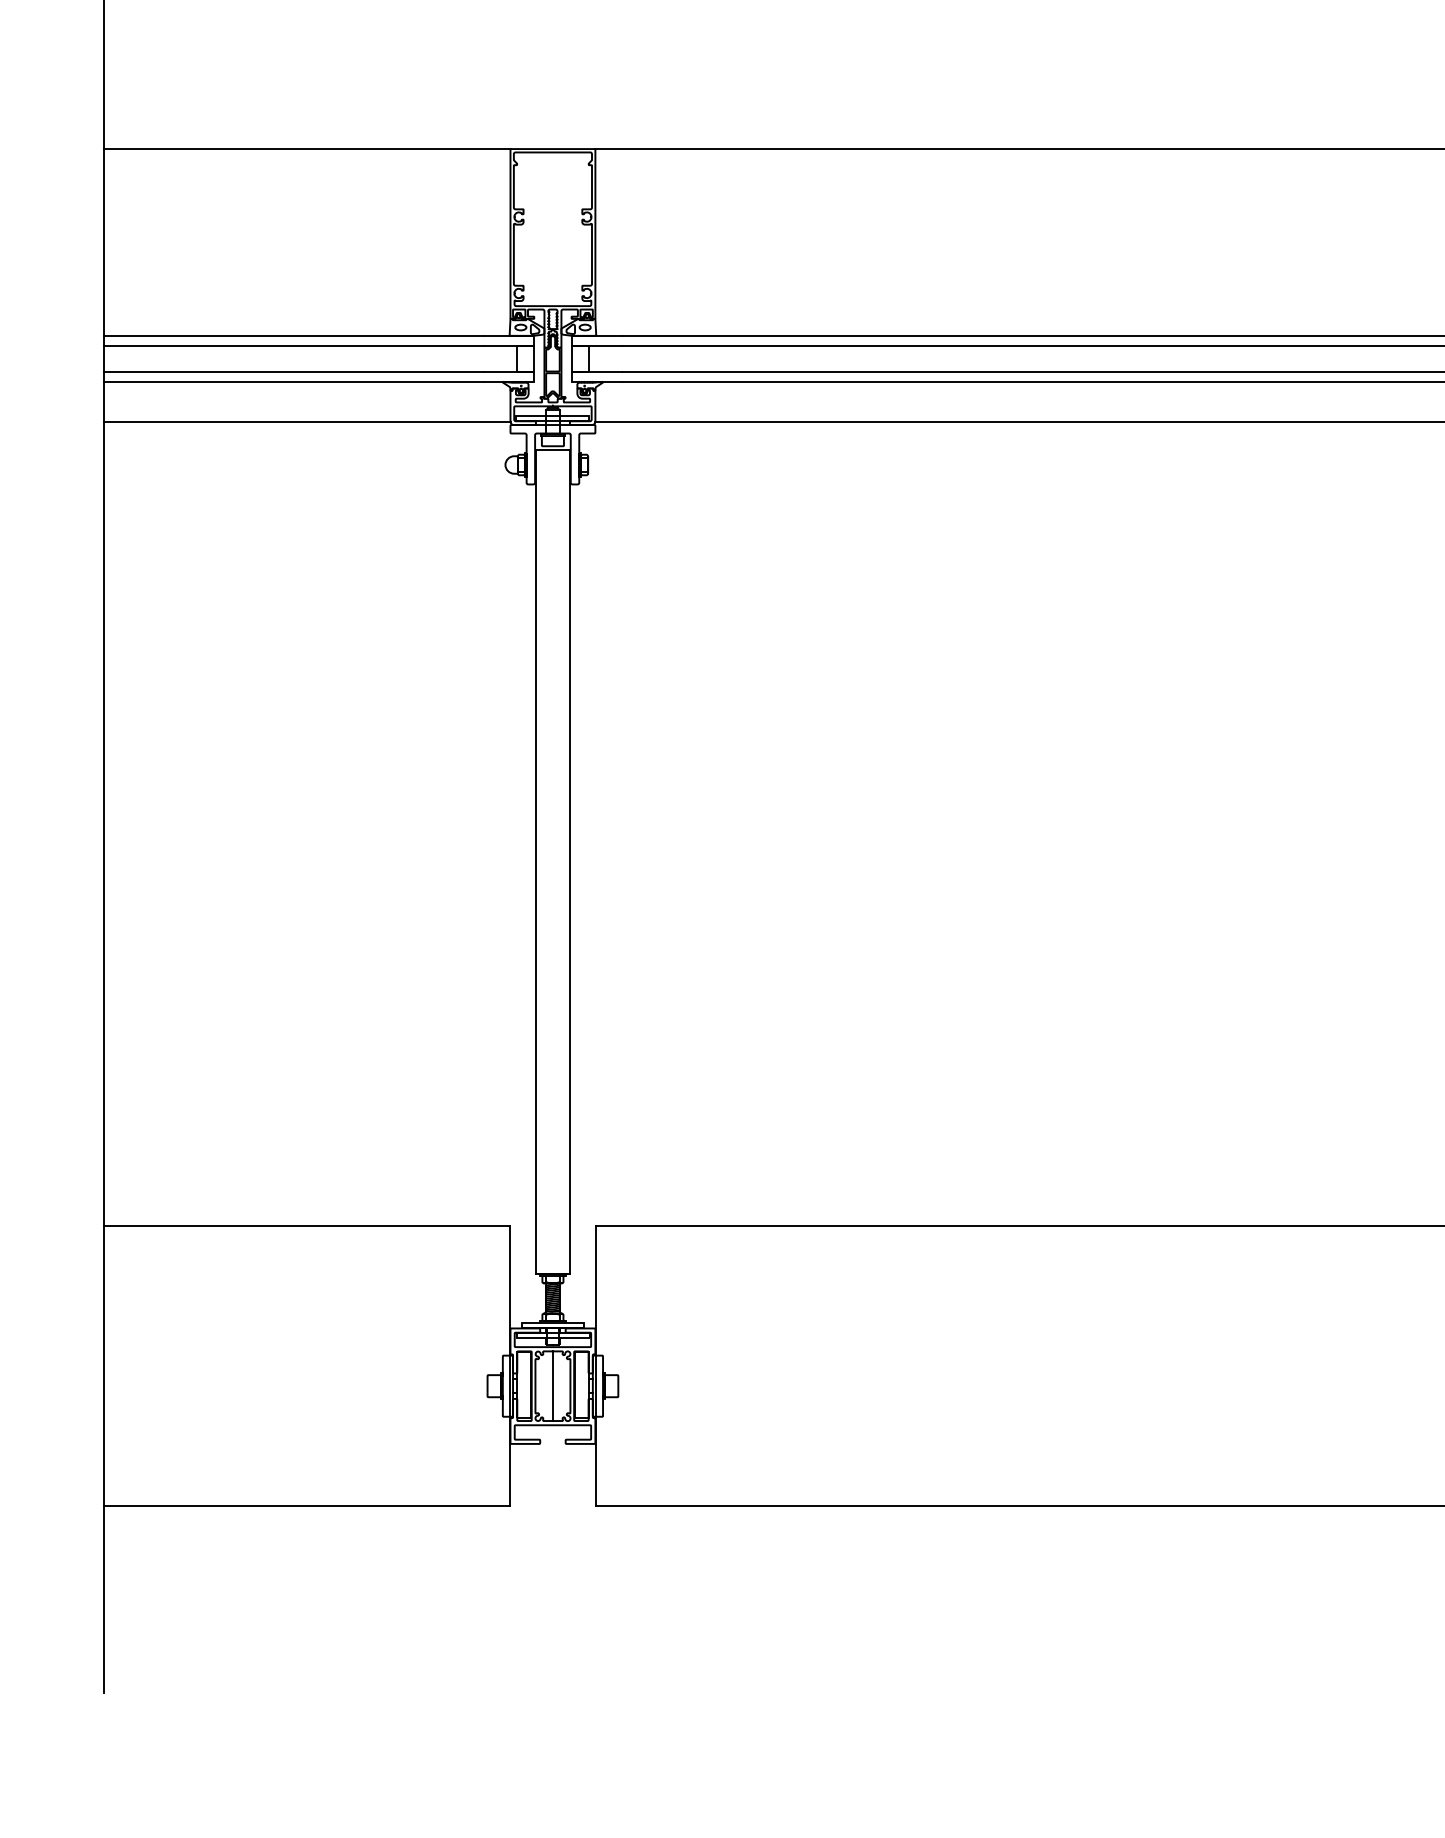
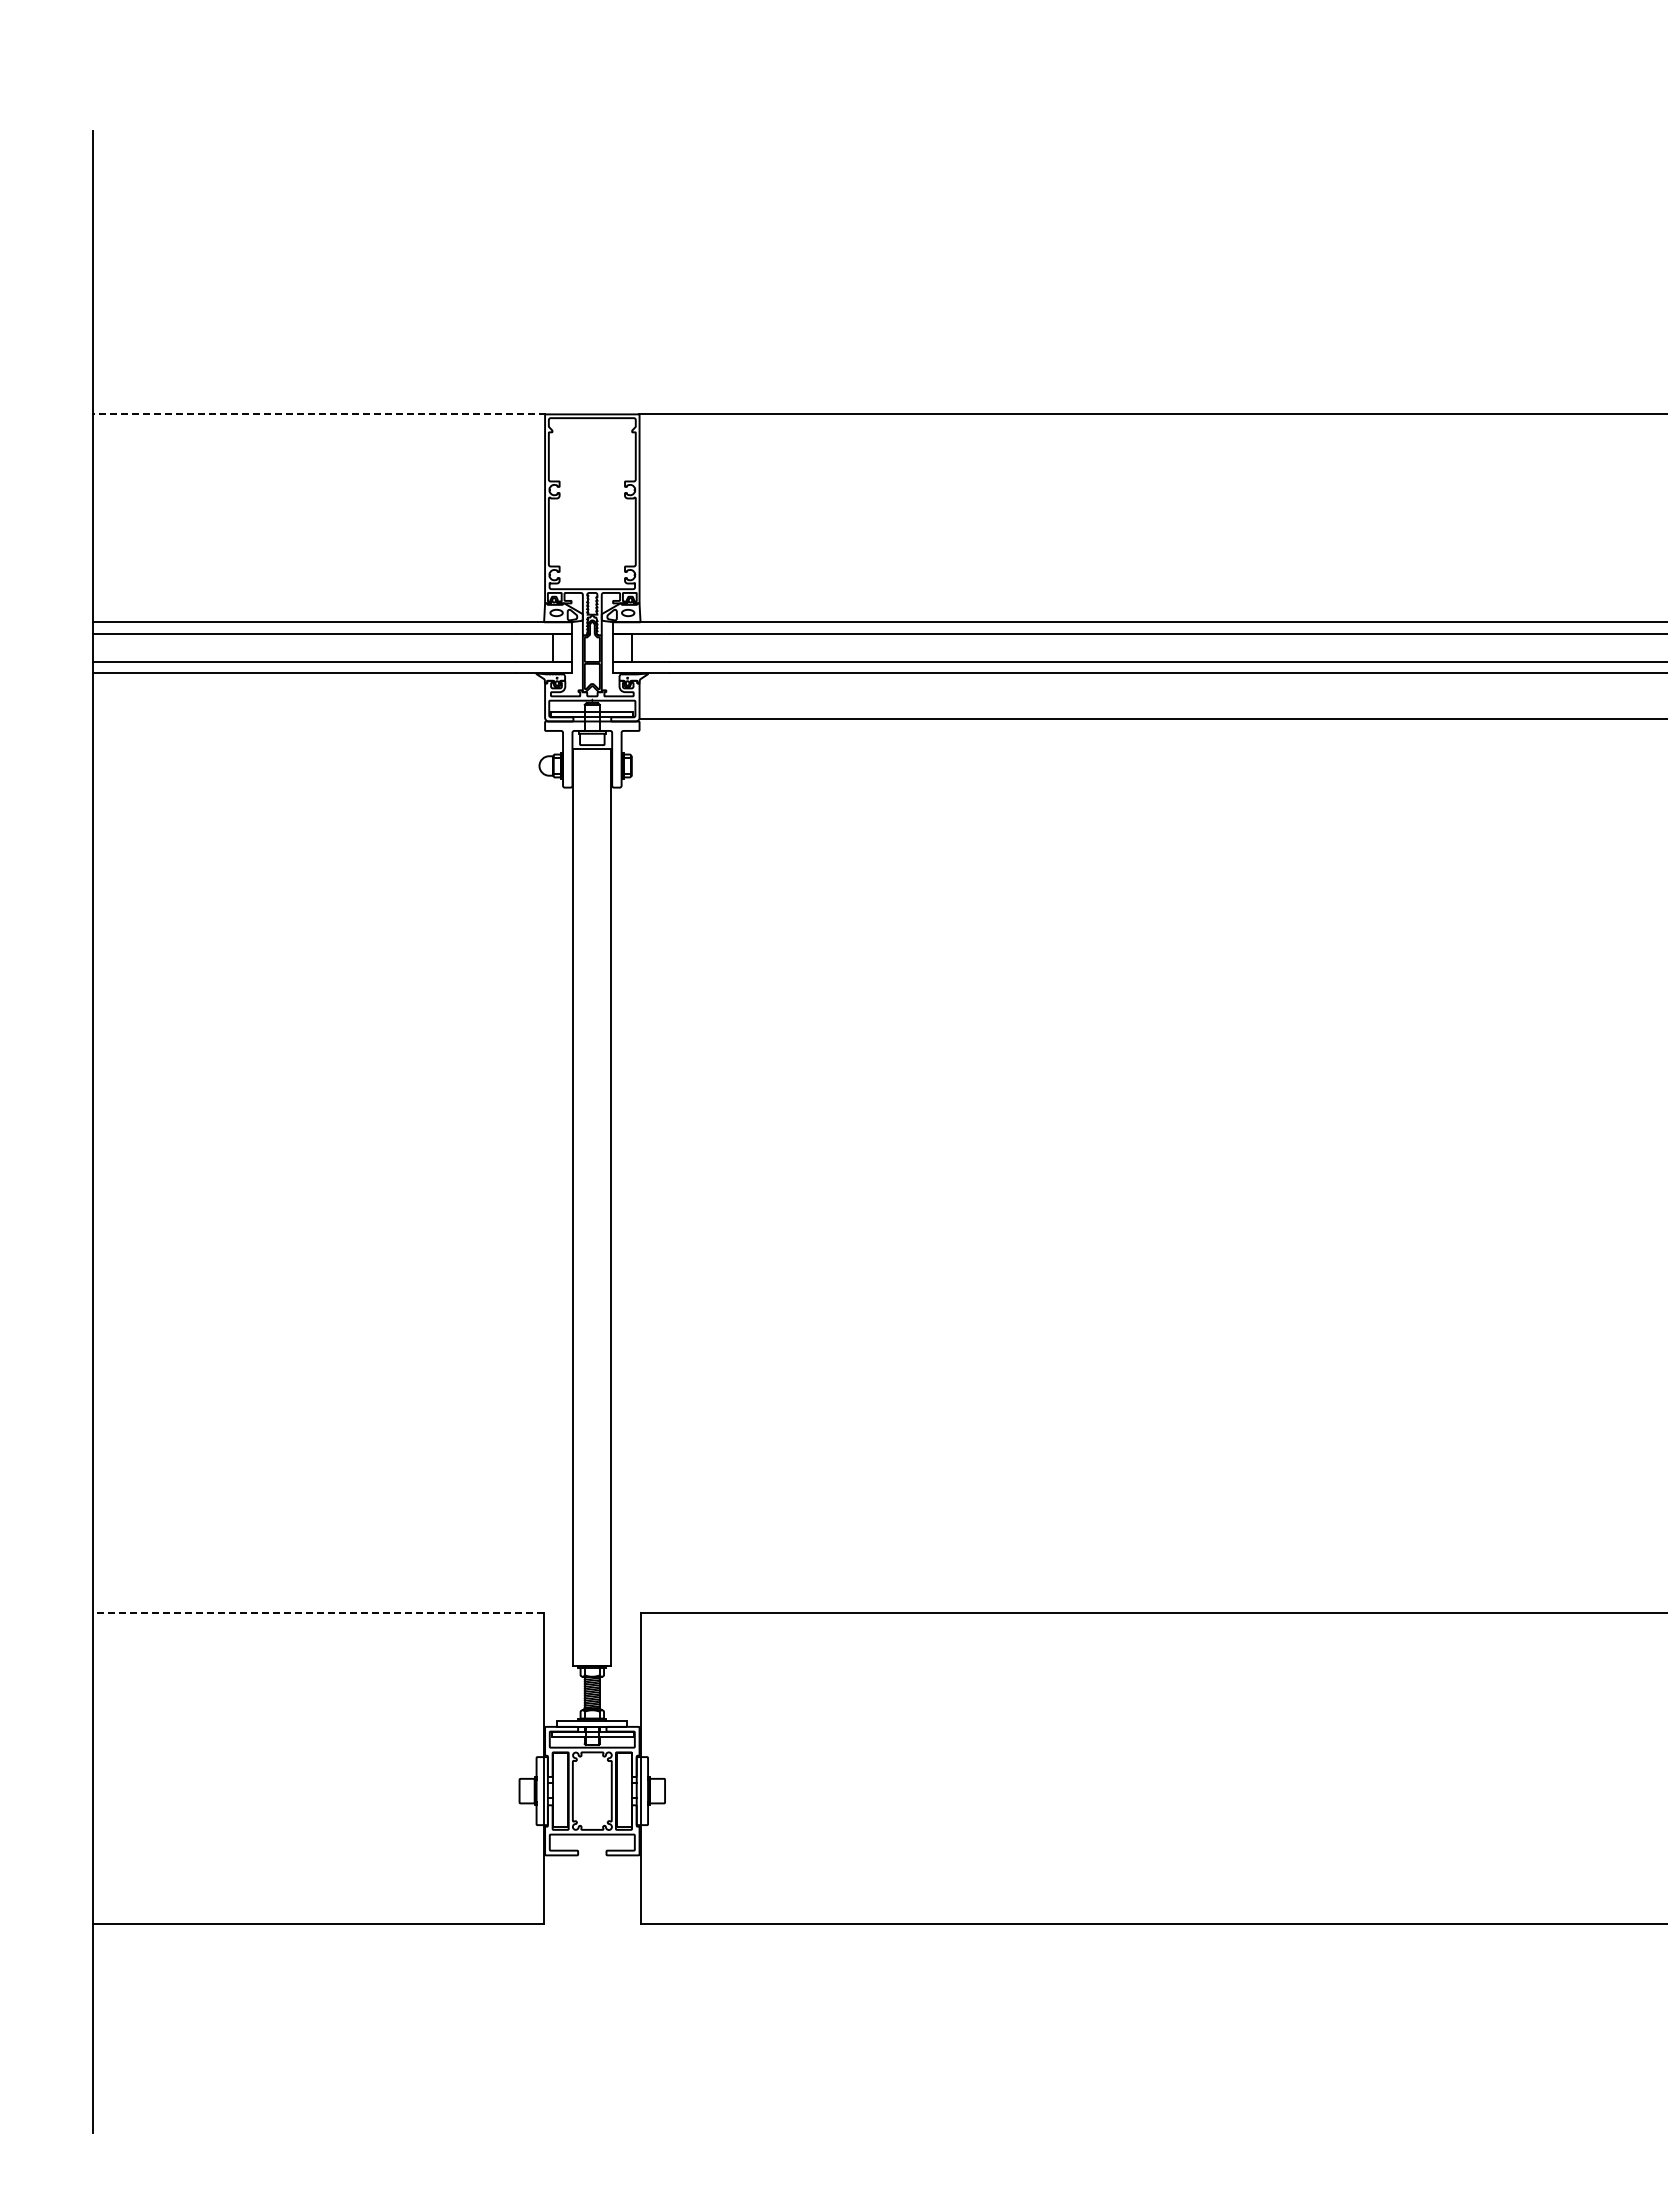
line: (307, 149) -> (319, 414), solid -> dashed
line: (306, 422) -> (318, 718), removed
line: (306, 1225) -> (318, 1612), solid -> dashed
line: (553, 1385) -> (592, 1790), removed

